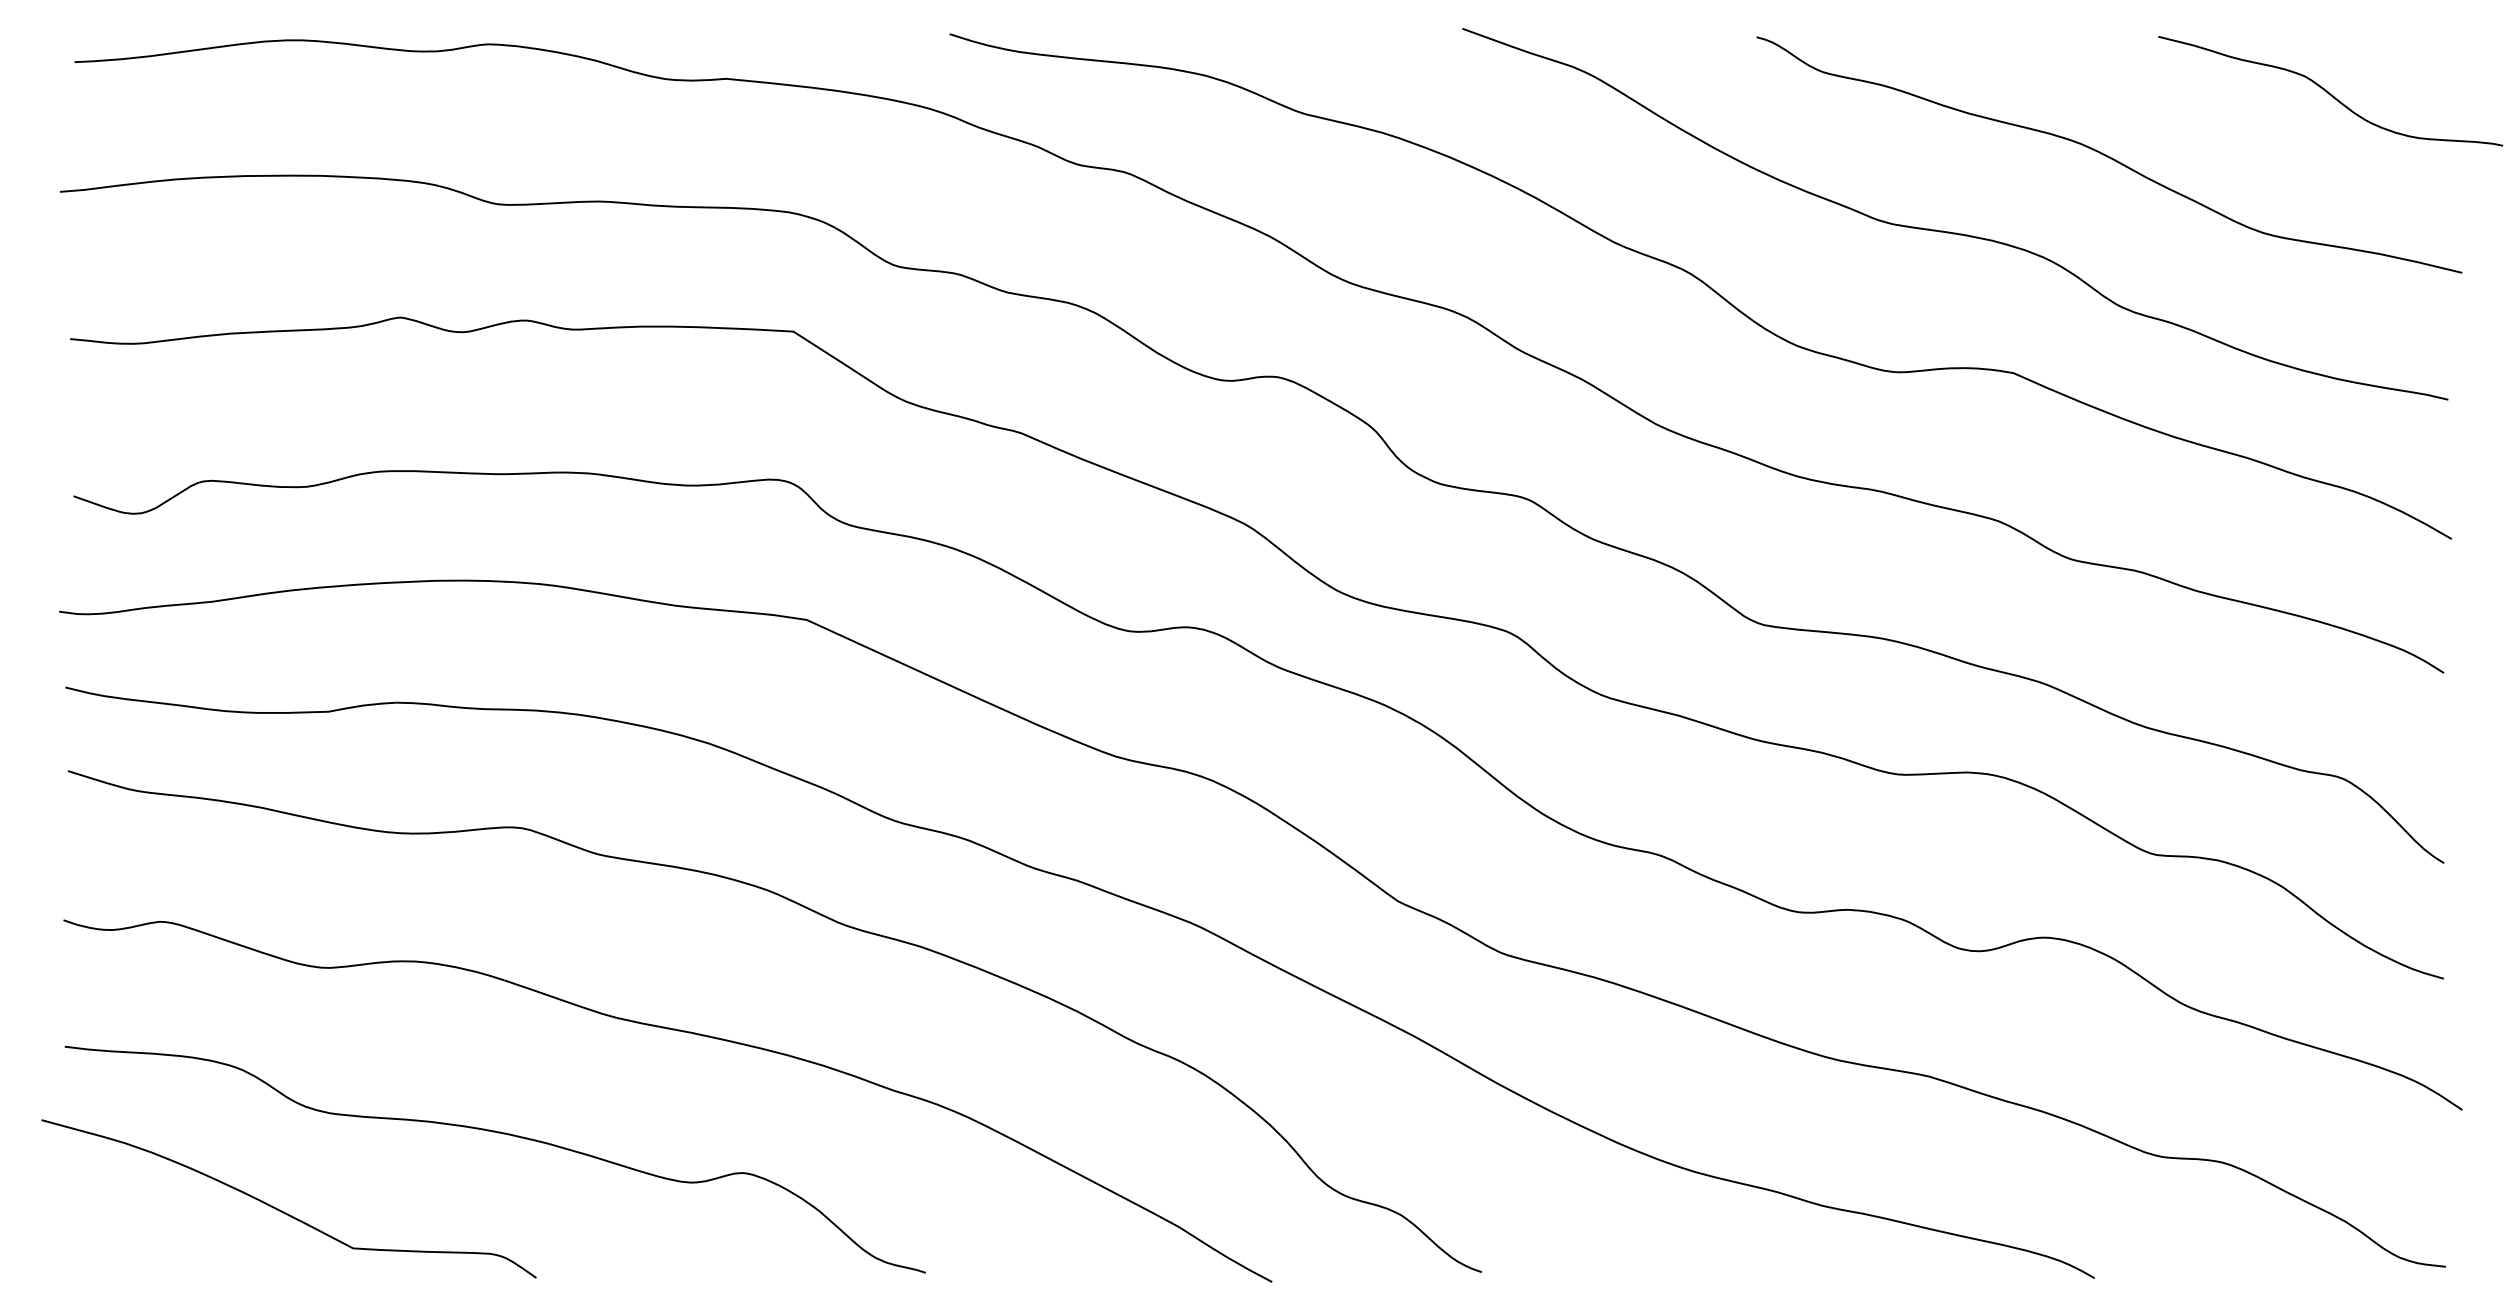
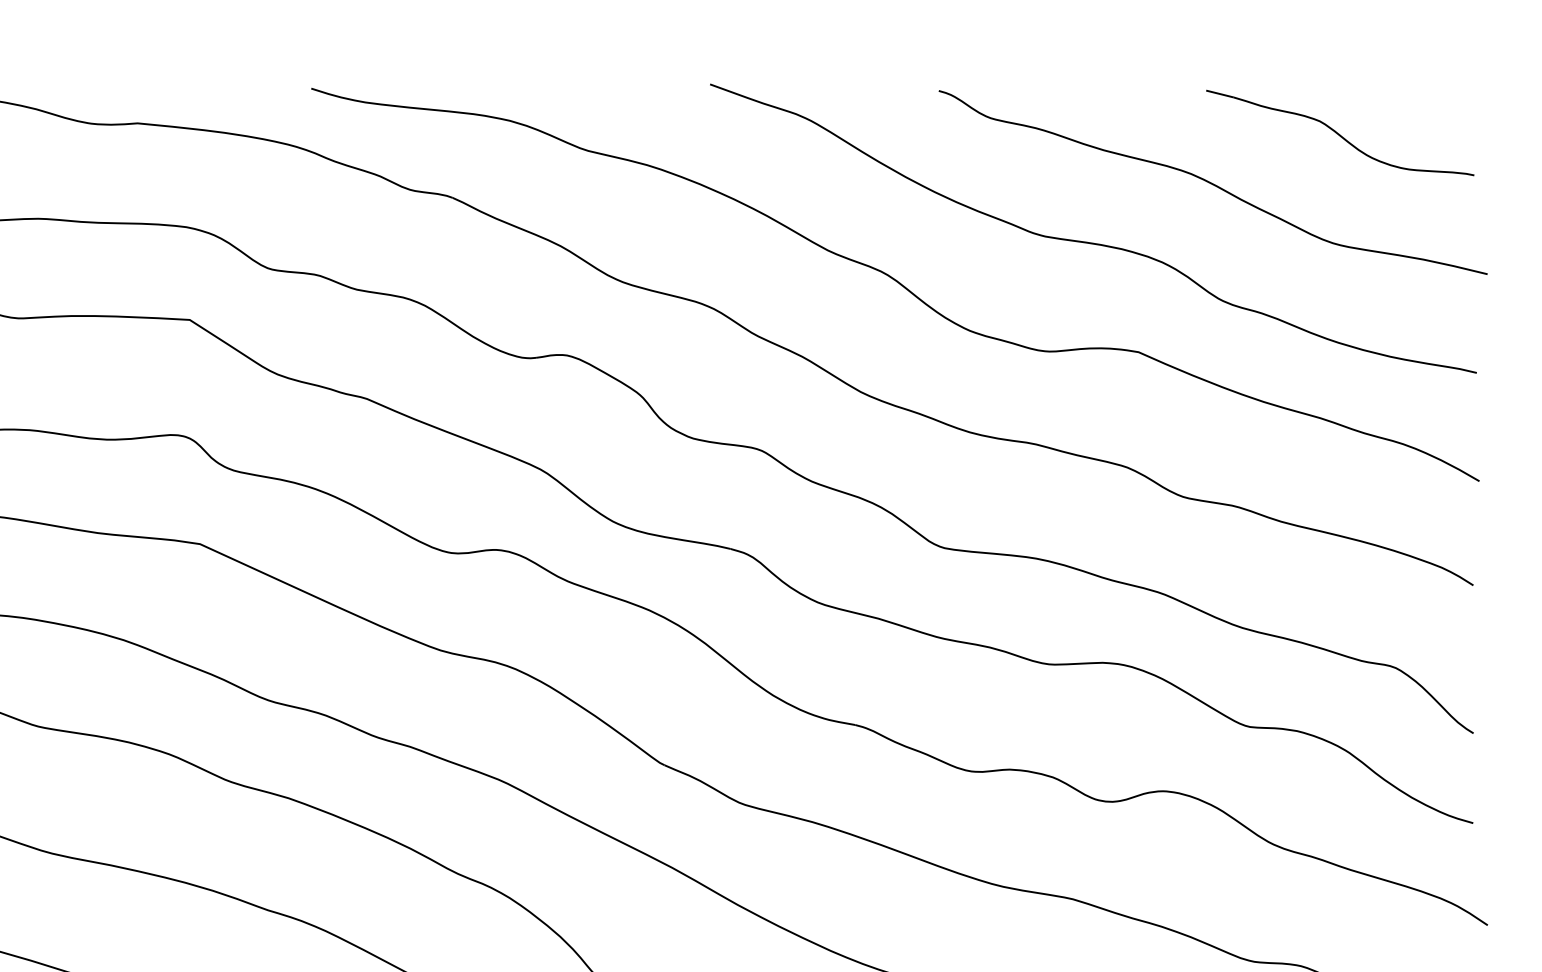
part: (2330, 91) -> (1340, 133), moved

